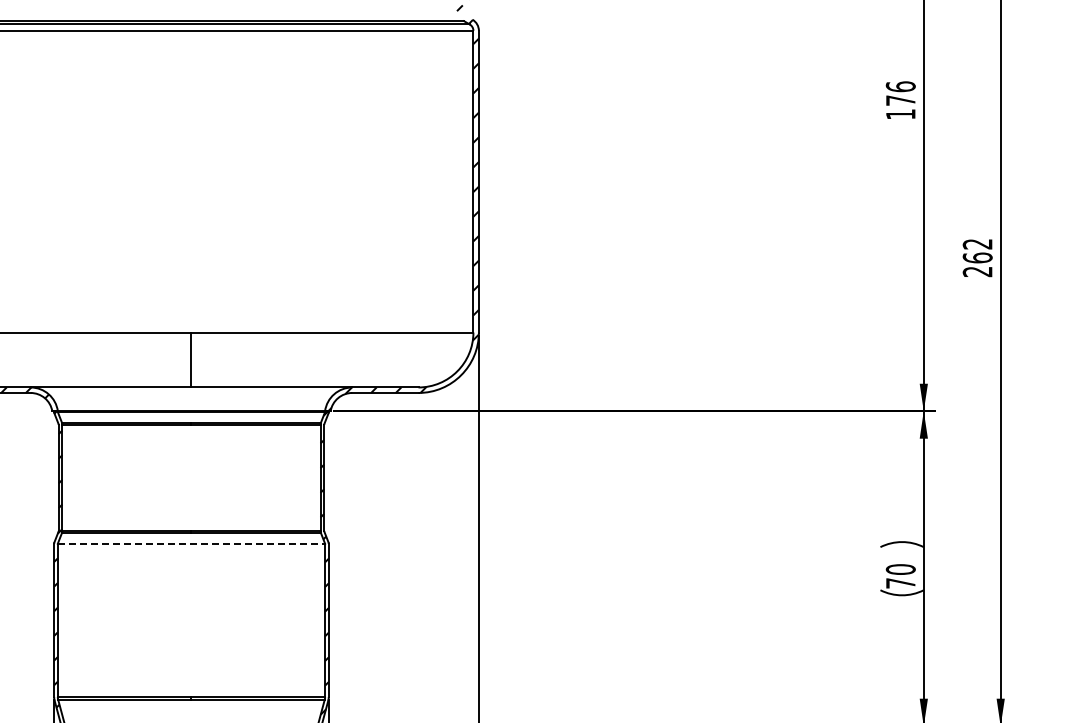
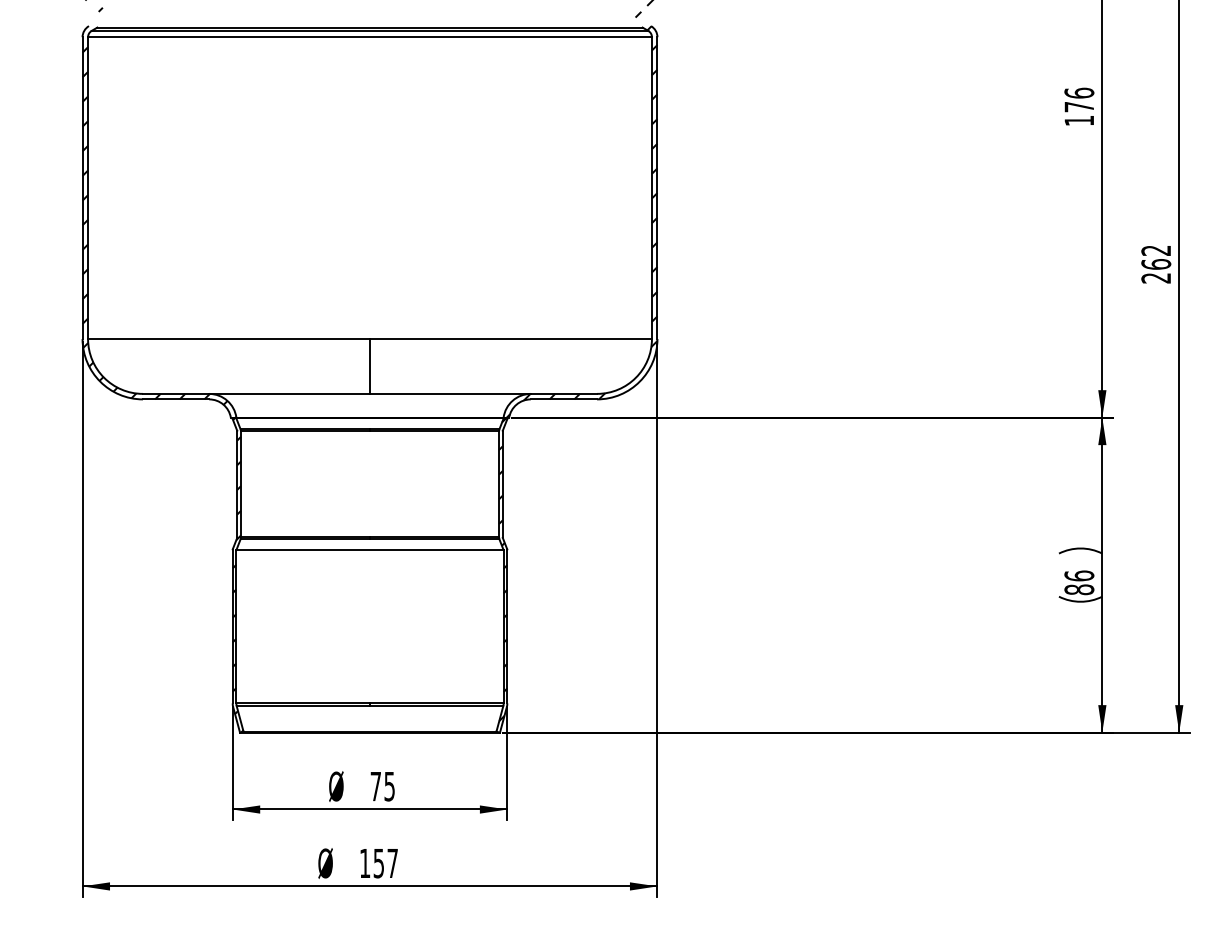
line: (191, 544) -> (370, 550), dashed -> solid
text: (900, 576) -> (1079, 582), 70 -> 86

